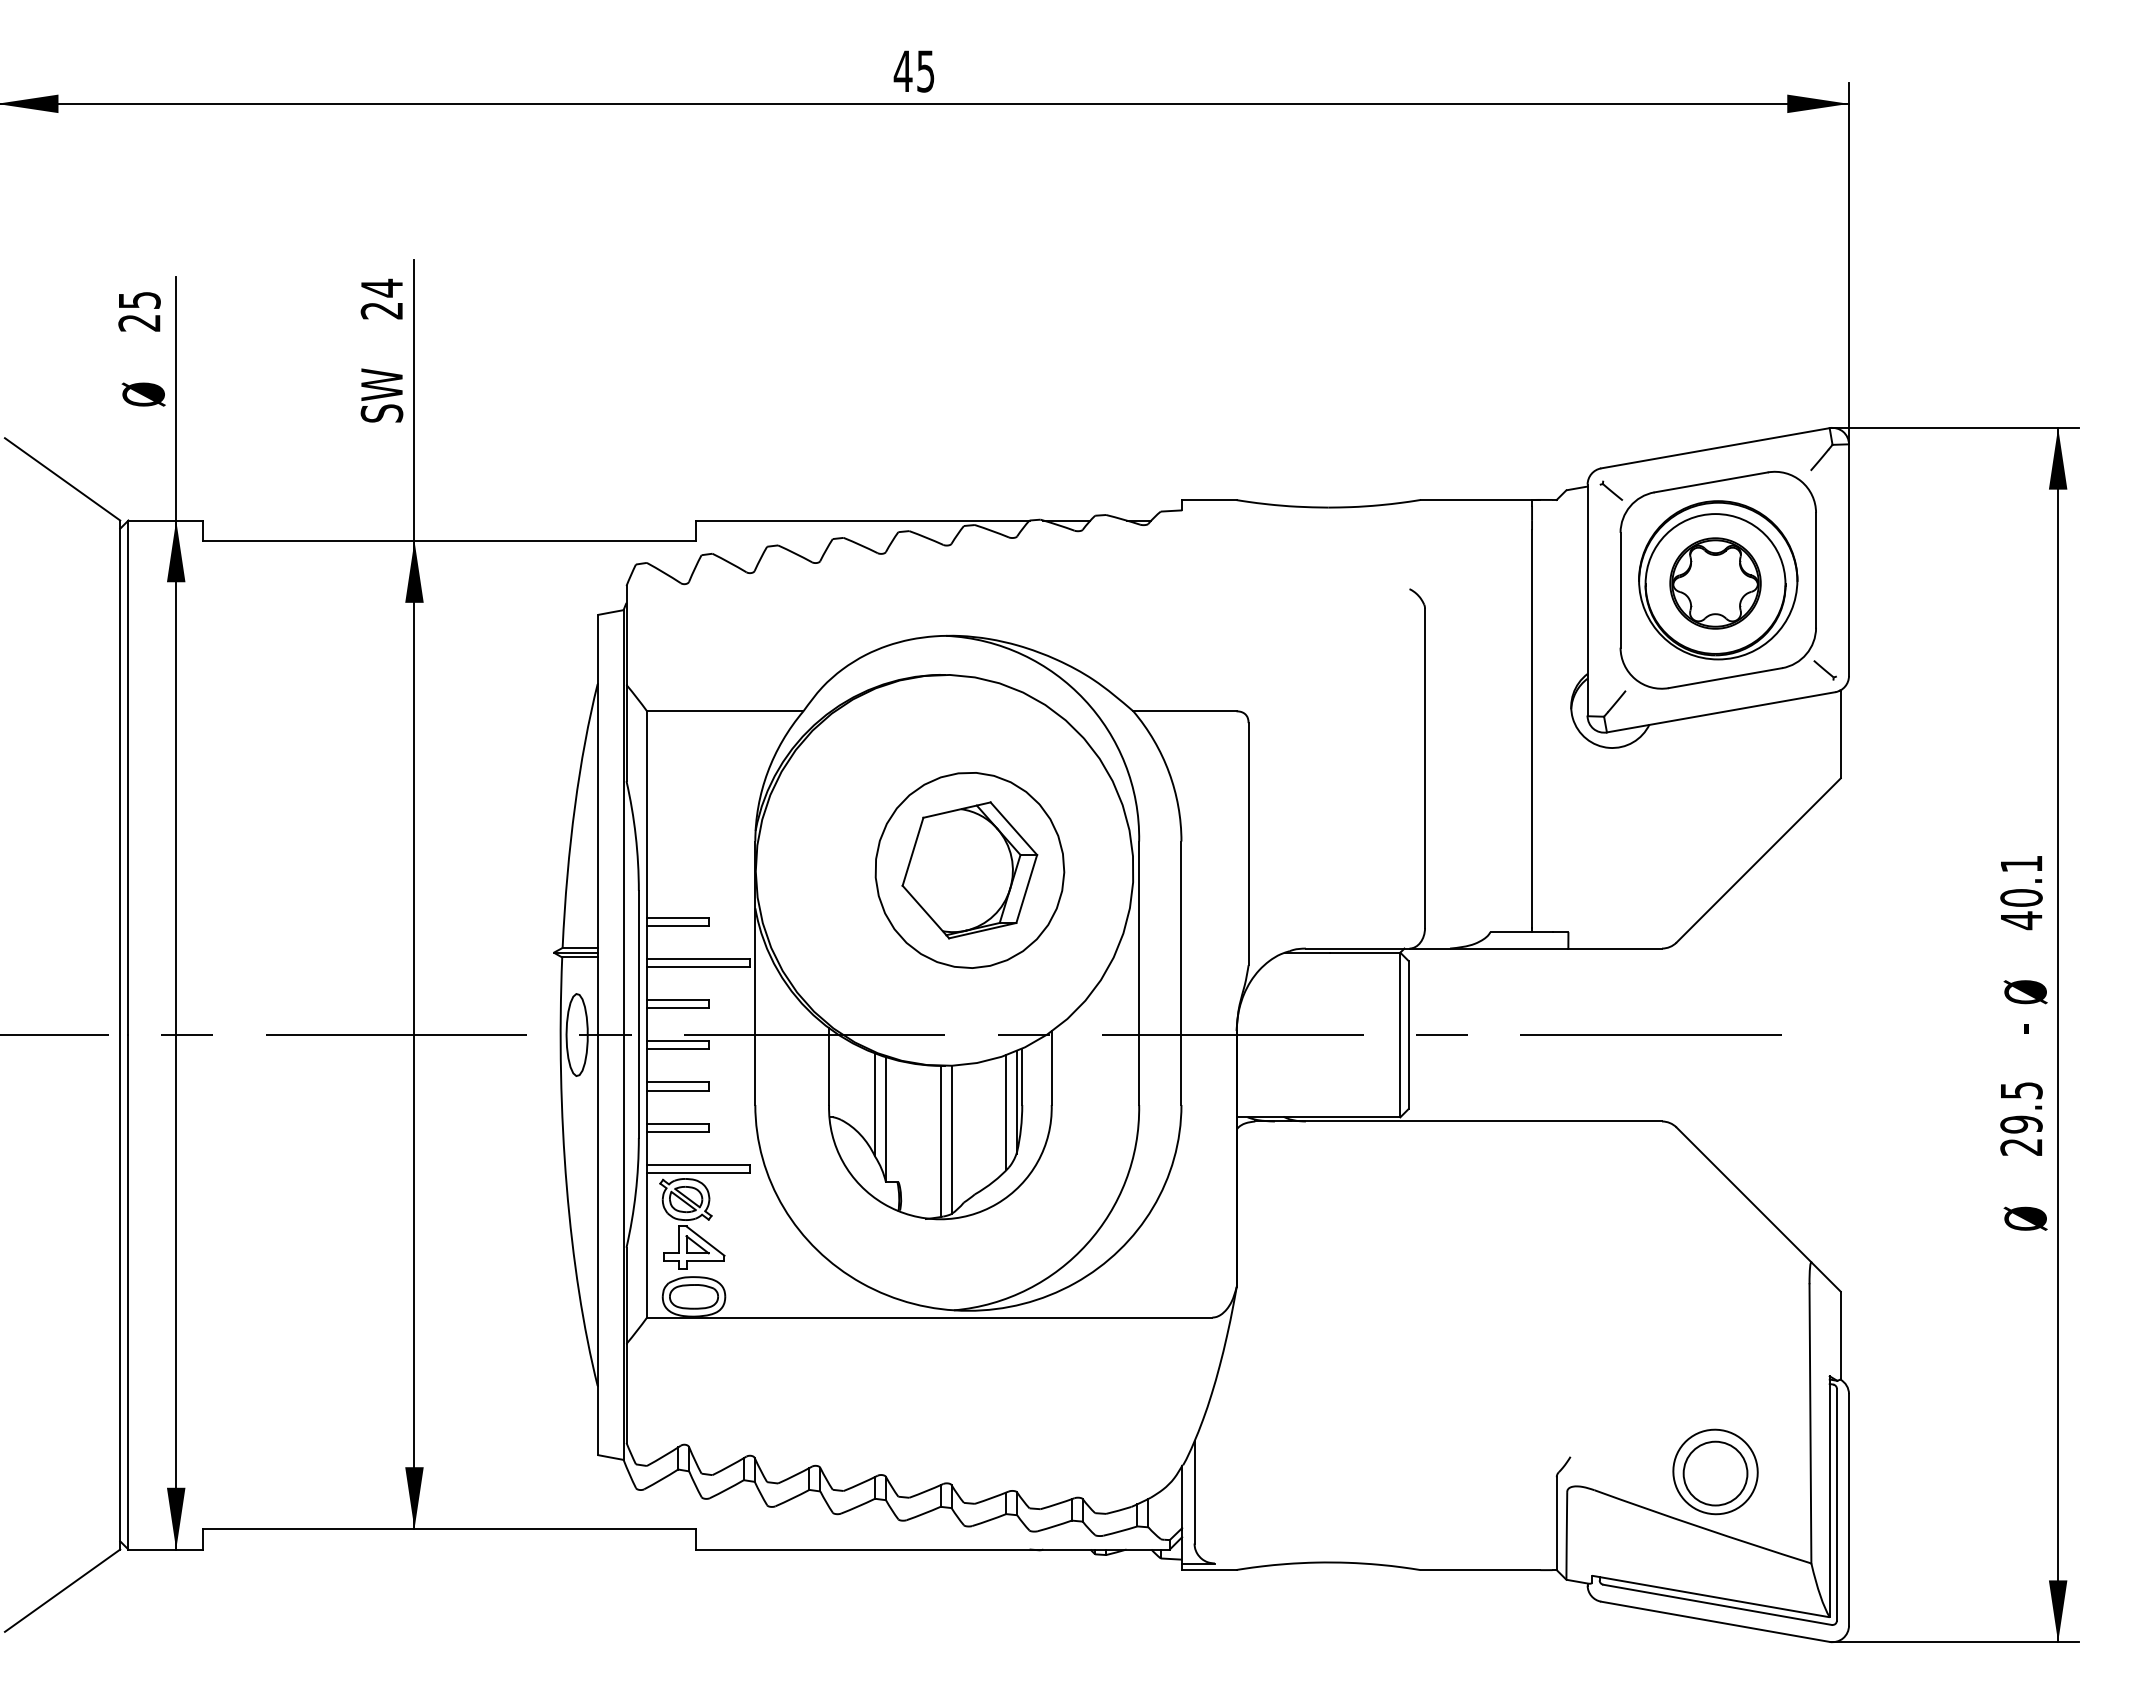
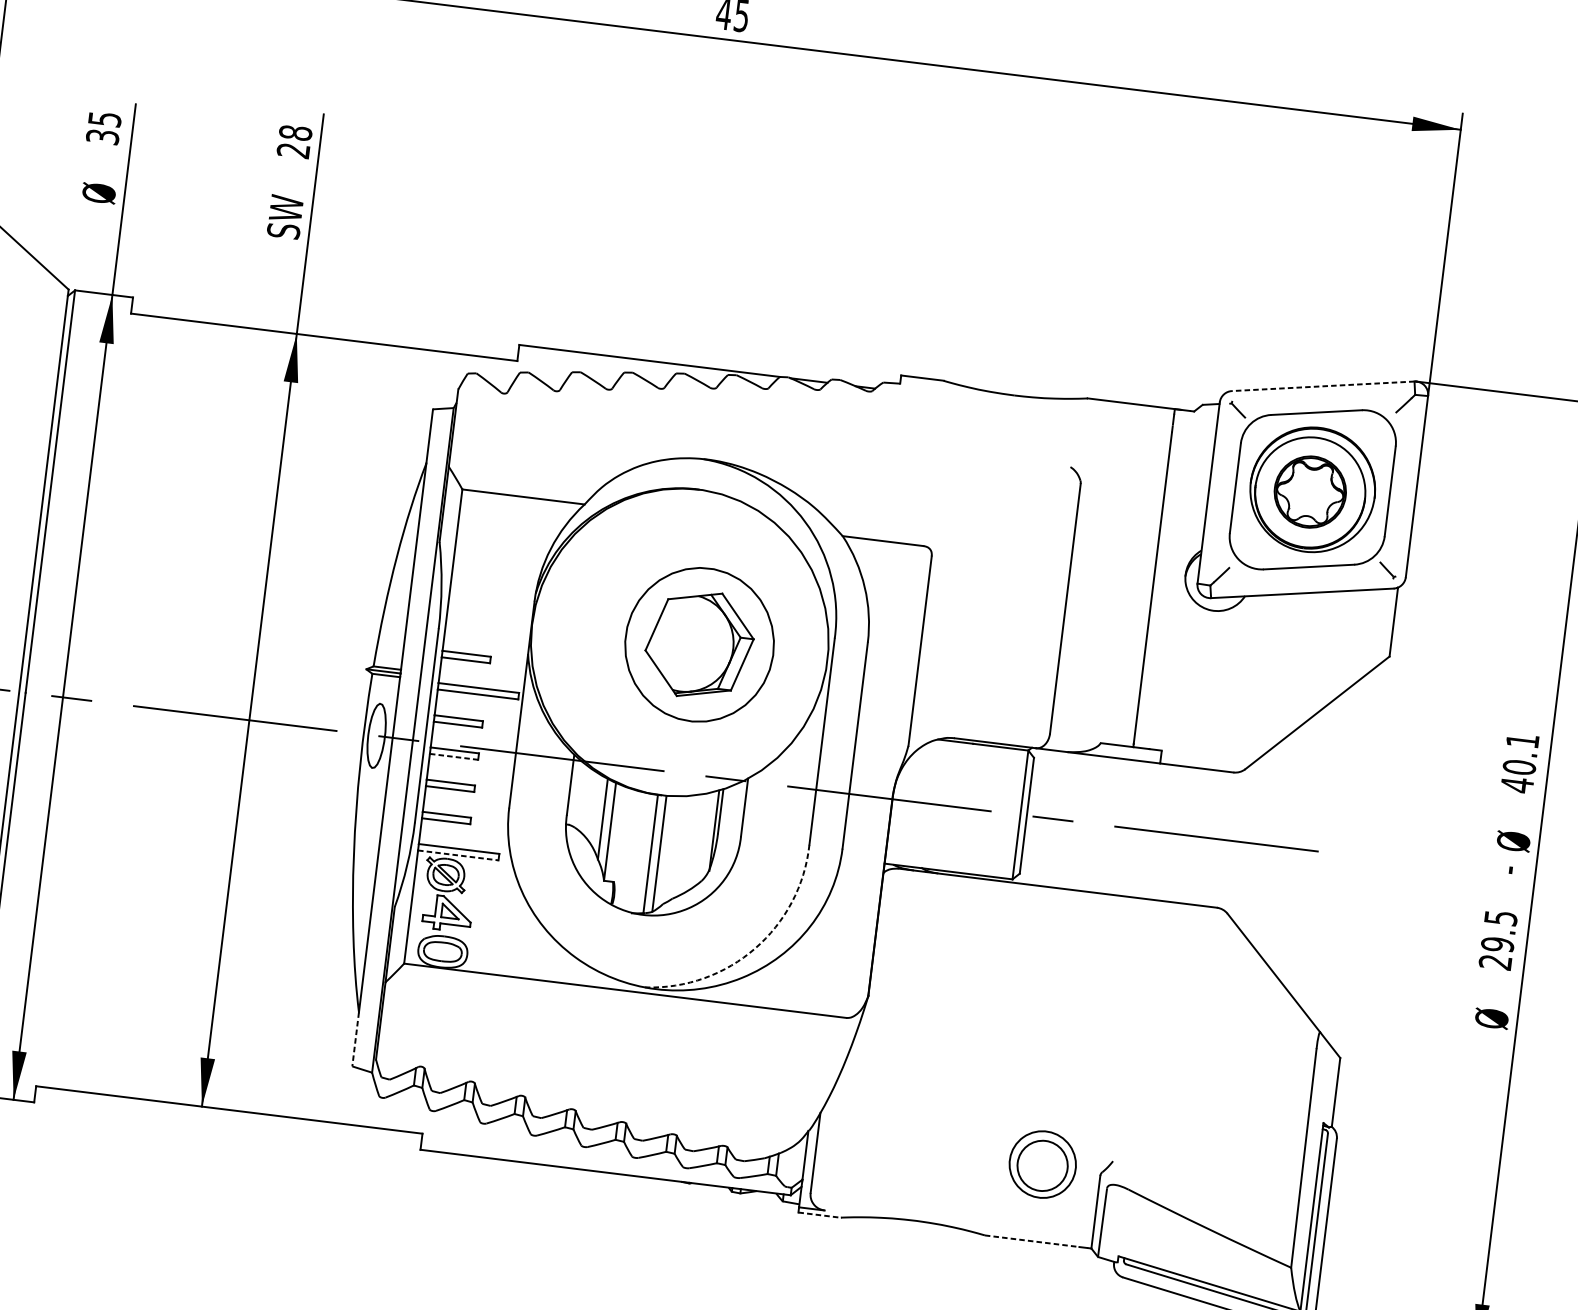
text: (381, 287) -> (295, 132), 24 -> 28
text: (139, 322) -> (102, 136), 25 -> 35
line: (1715, 448) -> (1323, 386), solid -> dashed
line: (677, 1049) -> (453, 756), solid -> dashed
line: (1006, 1112) -> (704, 837), removed
line: (699, 1172) -> (459, 855), solid -> dashed
arc: (1086, 1244) -> (754, 948), solid -> dashed
line: (597, 1420) -> (355, 1039), solid -> dashed
part: (1715, 1471) -> (1042, 1164), moved
line: (1210, 1570) -> (820, 1215), solid -> dashed
line: (1480, 1570) -> (1031, 1241), solid -> dashed

